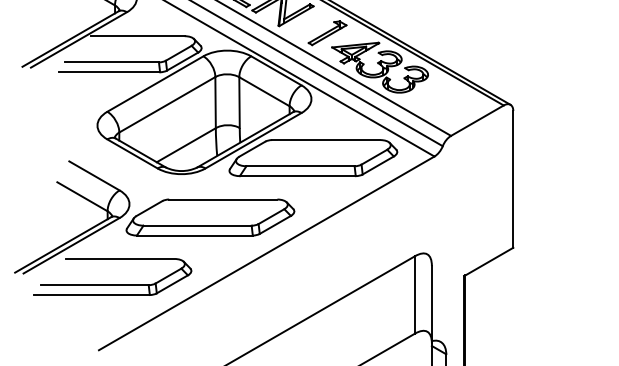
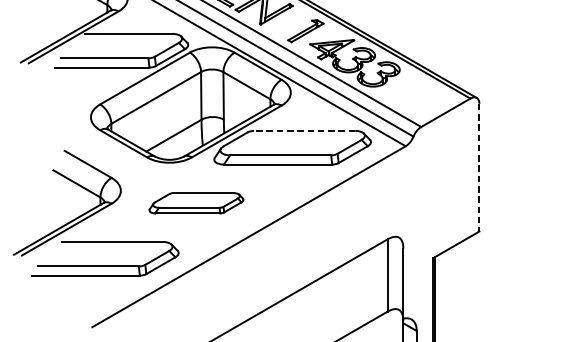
line: (325, 140) -> (303, 131), solid -> dashed
line: (513, 179) -> (479, 167), solid -> dashed
part: (210, 217) -> (196, 203), size x0.6

